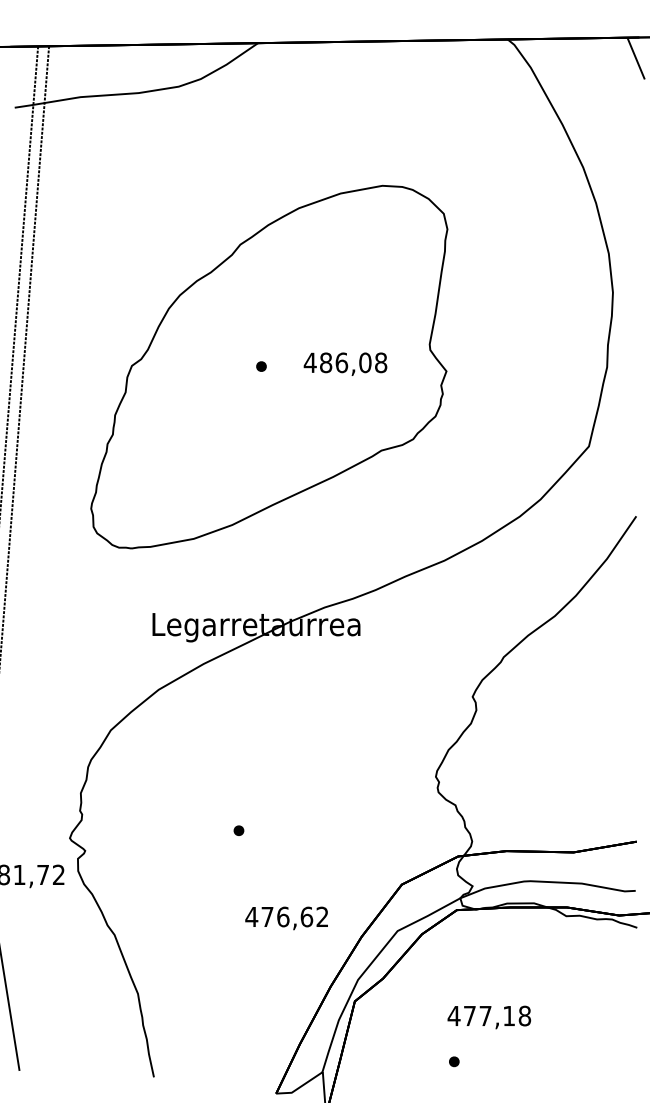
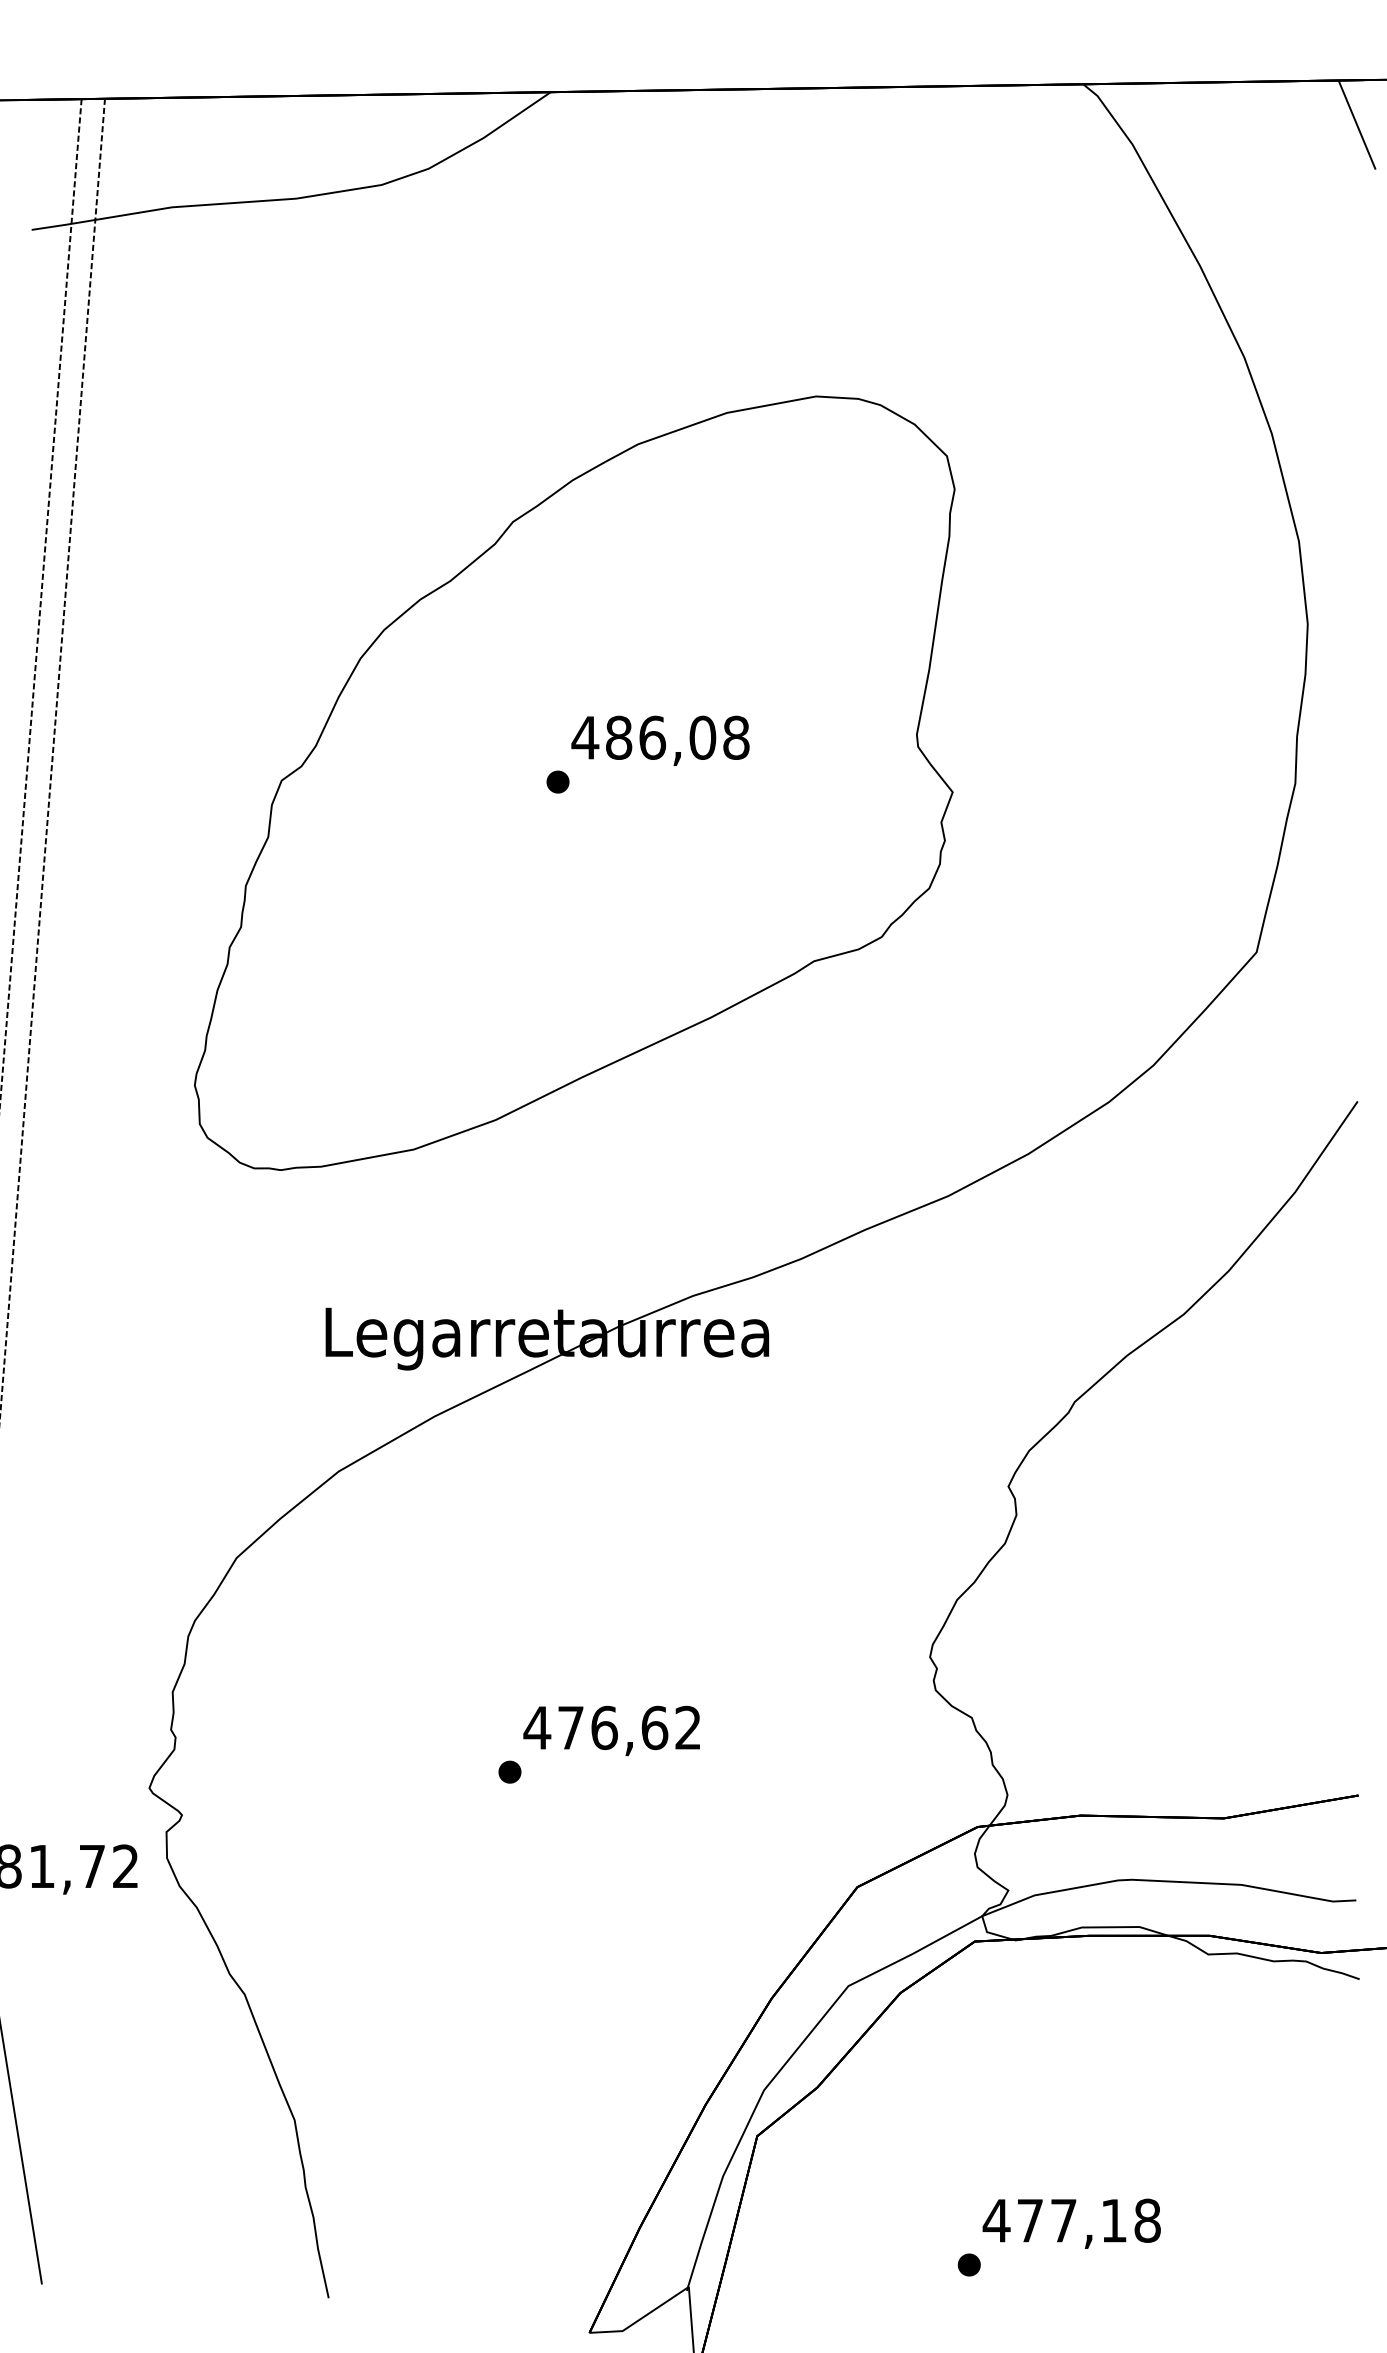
text: (345, 363) -> (660, 739), moved
text: (286, 918) -> (611, 1731), moved
text: (489, 1017) -> (1072, 2223), moved

